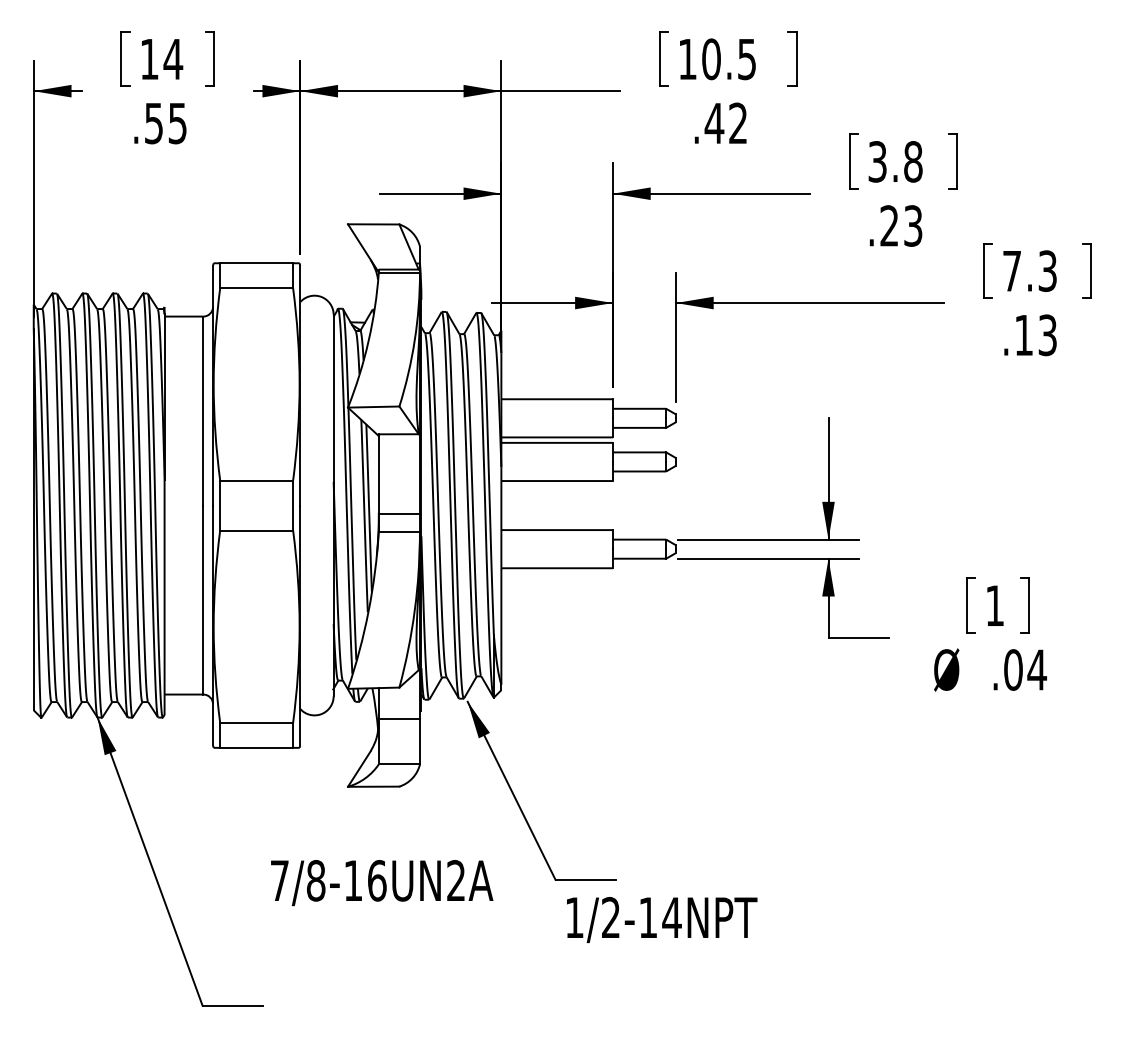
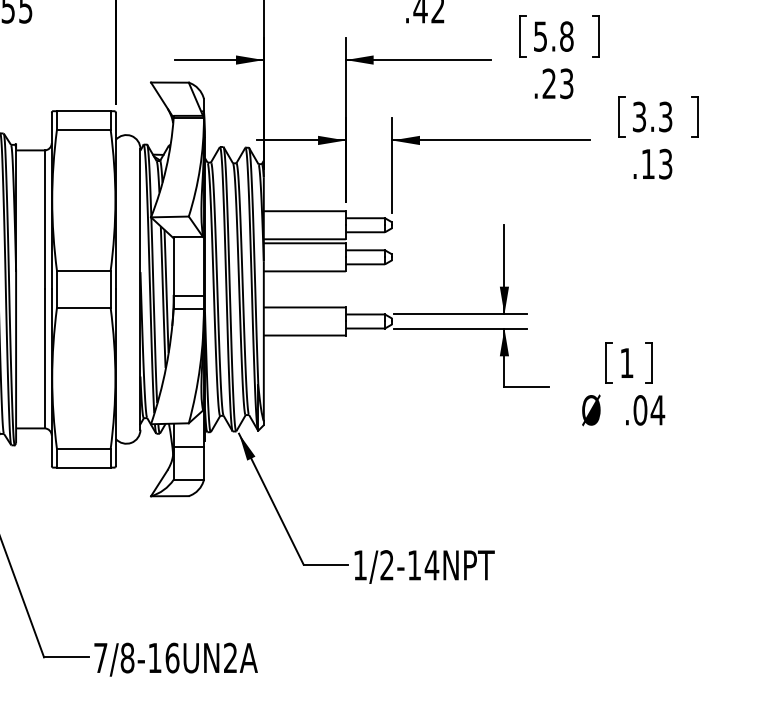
text: (877, 161) -> (540, 36), 3.8 -> 5.8
text: (1012, 271) -> (639, 117), 7.3 -> 3.3
text: (382, 883) -> (176, 660), moved
text: (662, 919) -> (424, 566), moved

